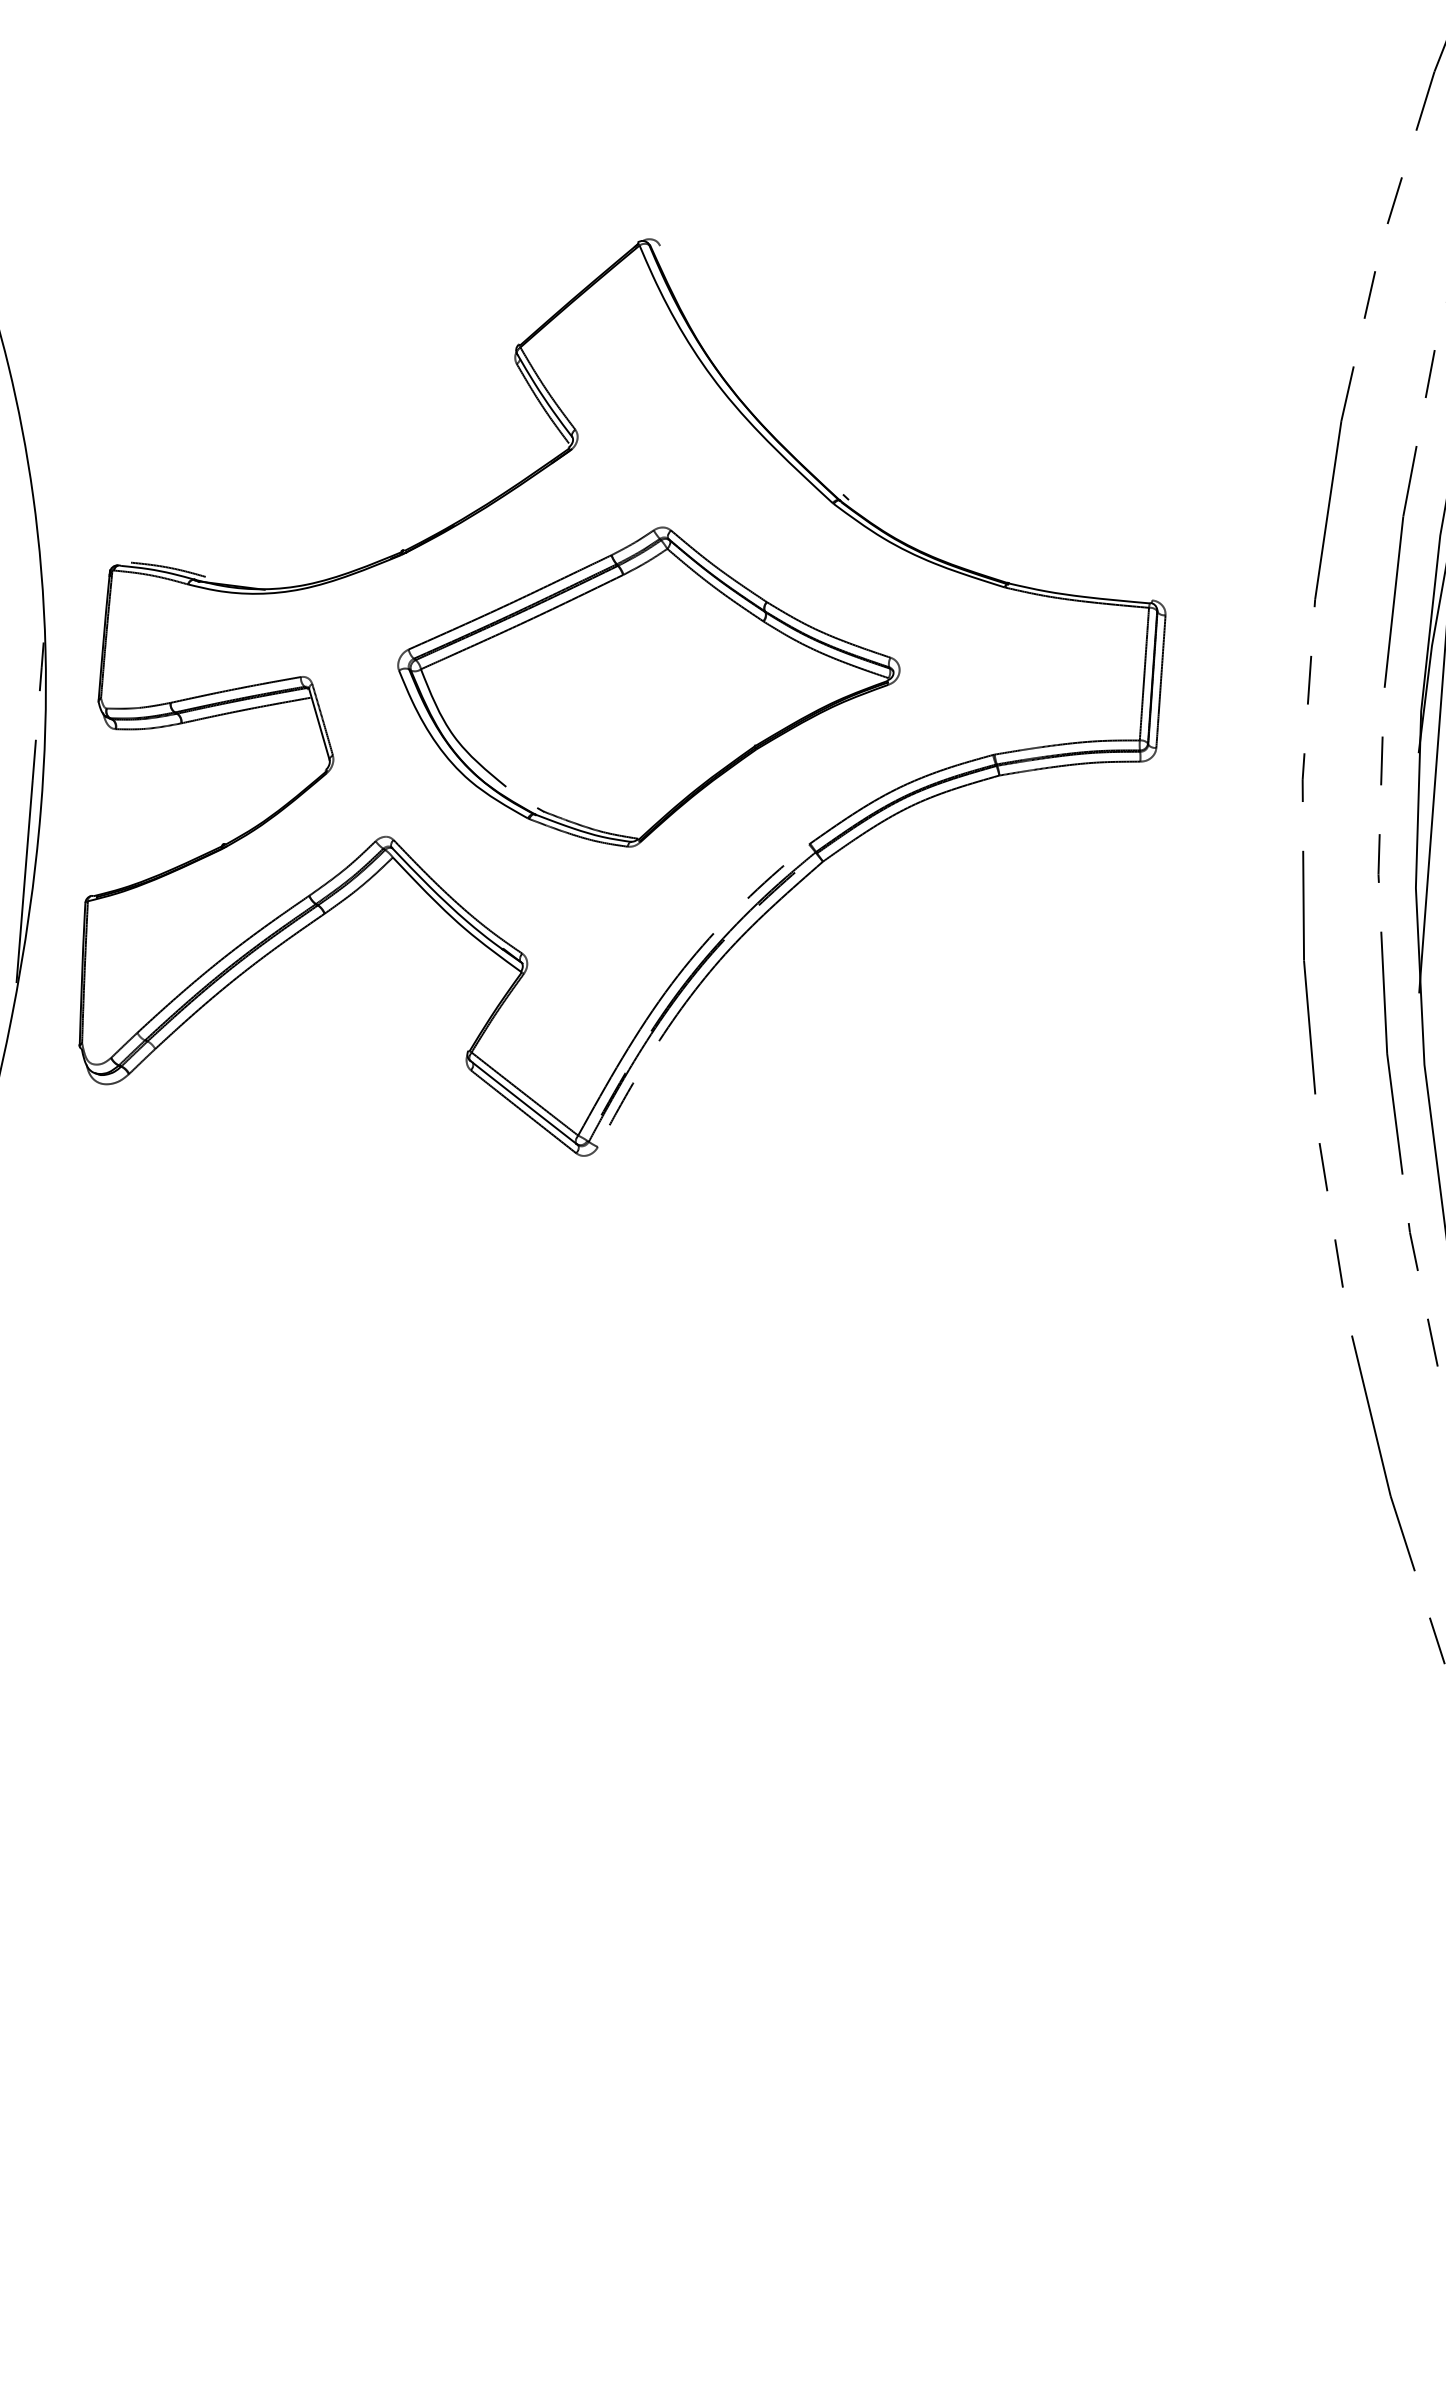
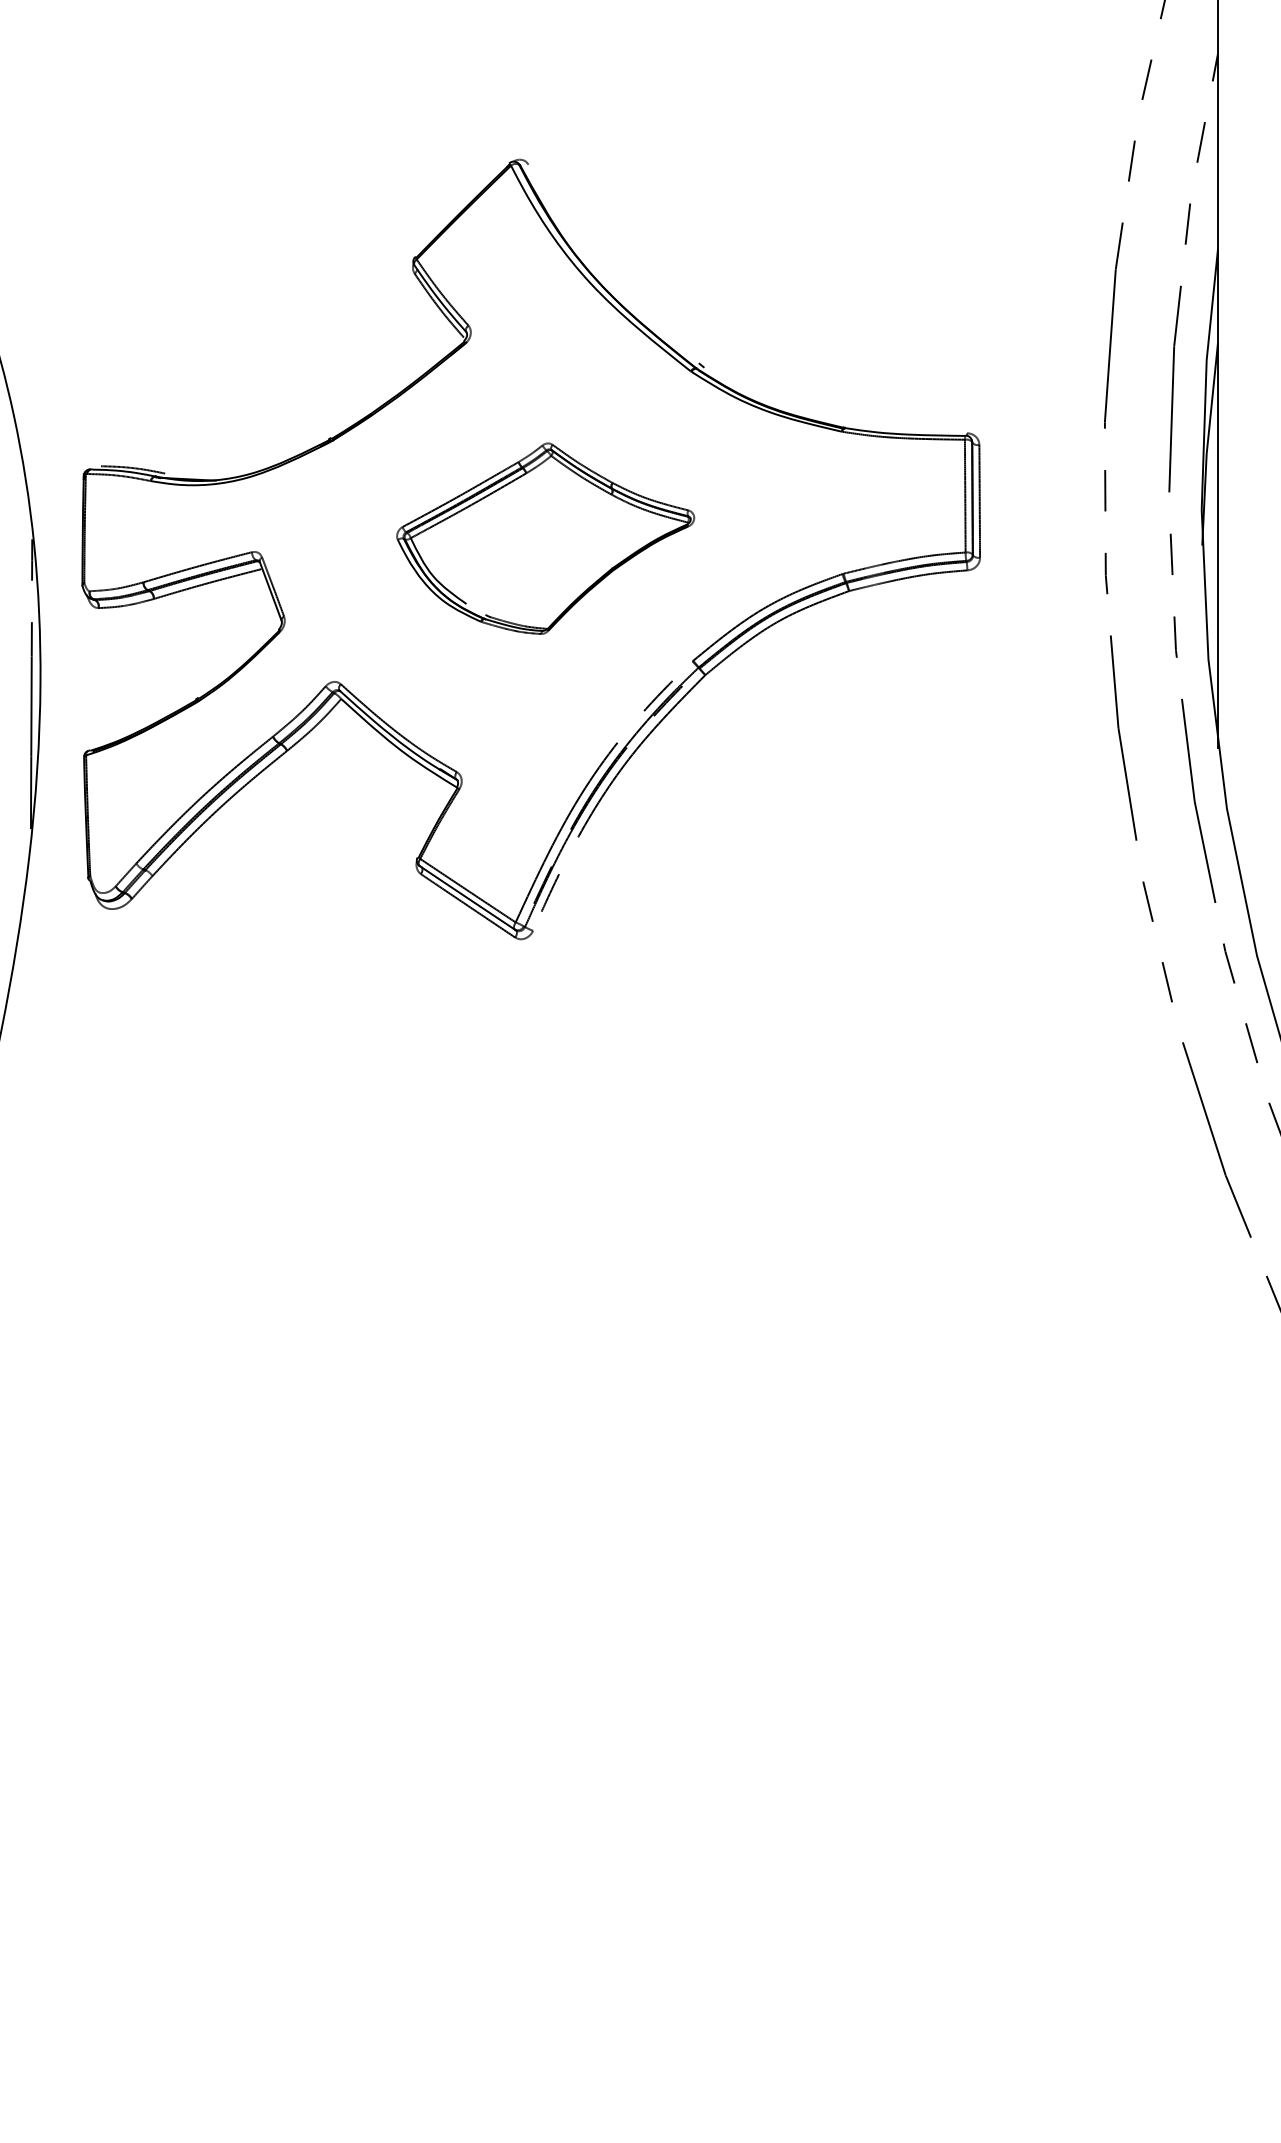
part: (647, 686) -> (545, 538), size x0.7

